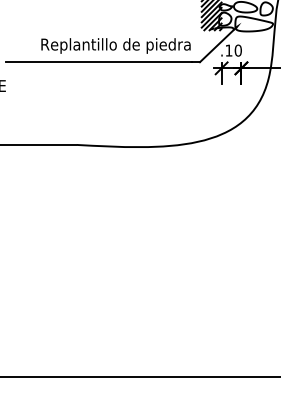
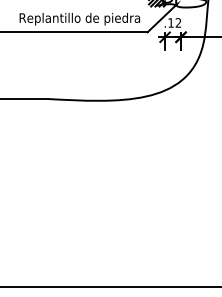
text: (237, 50) -> (177, 22), .10 -> .12

